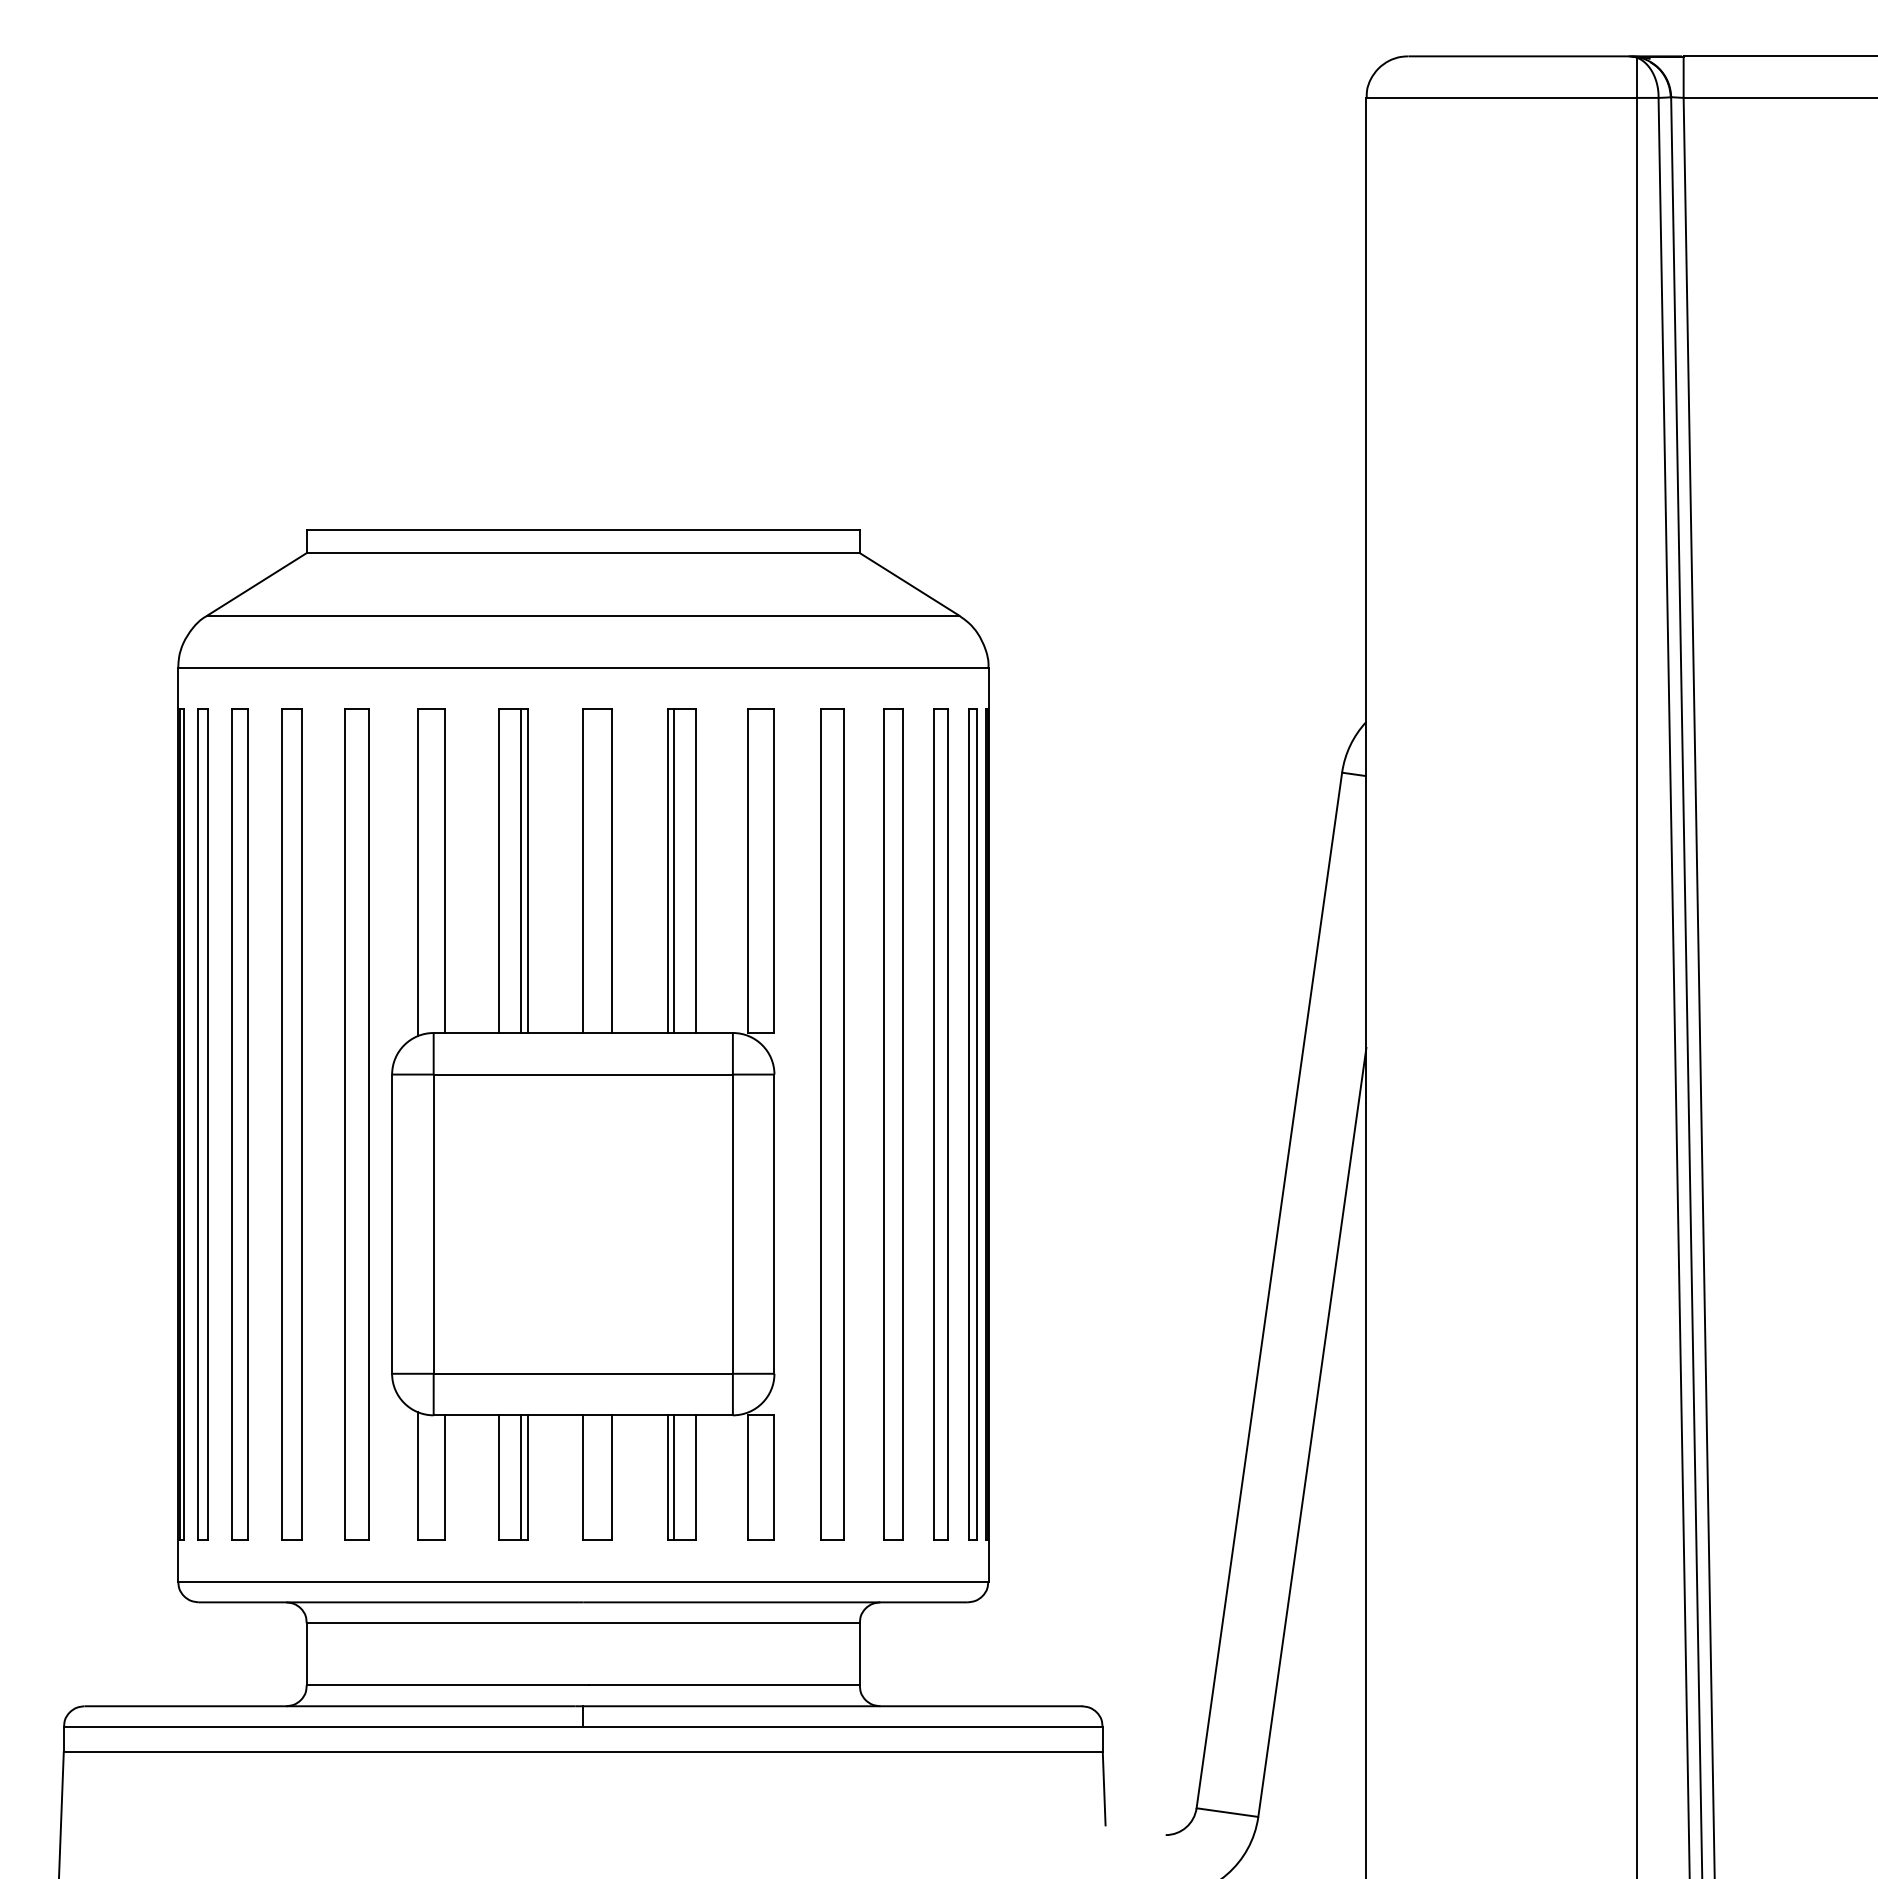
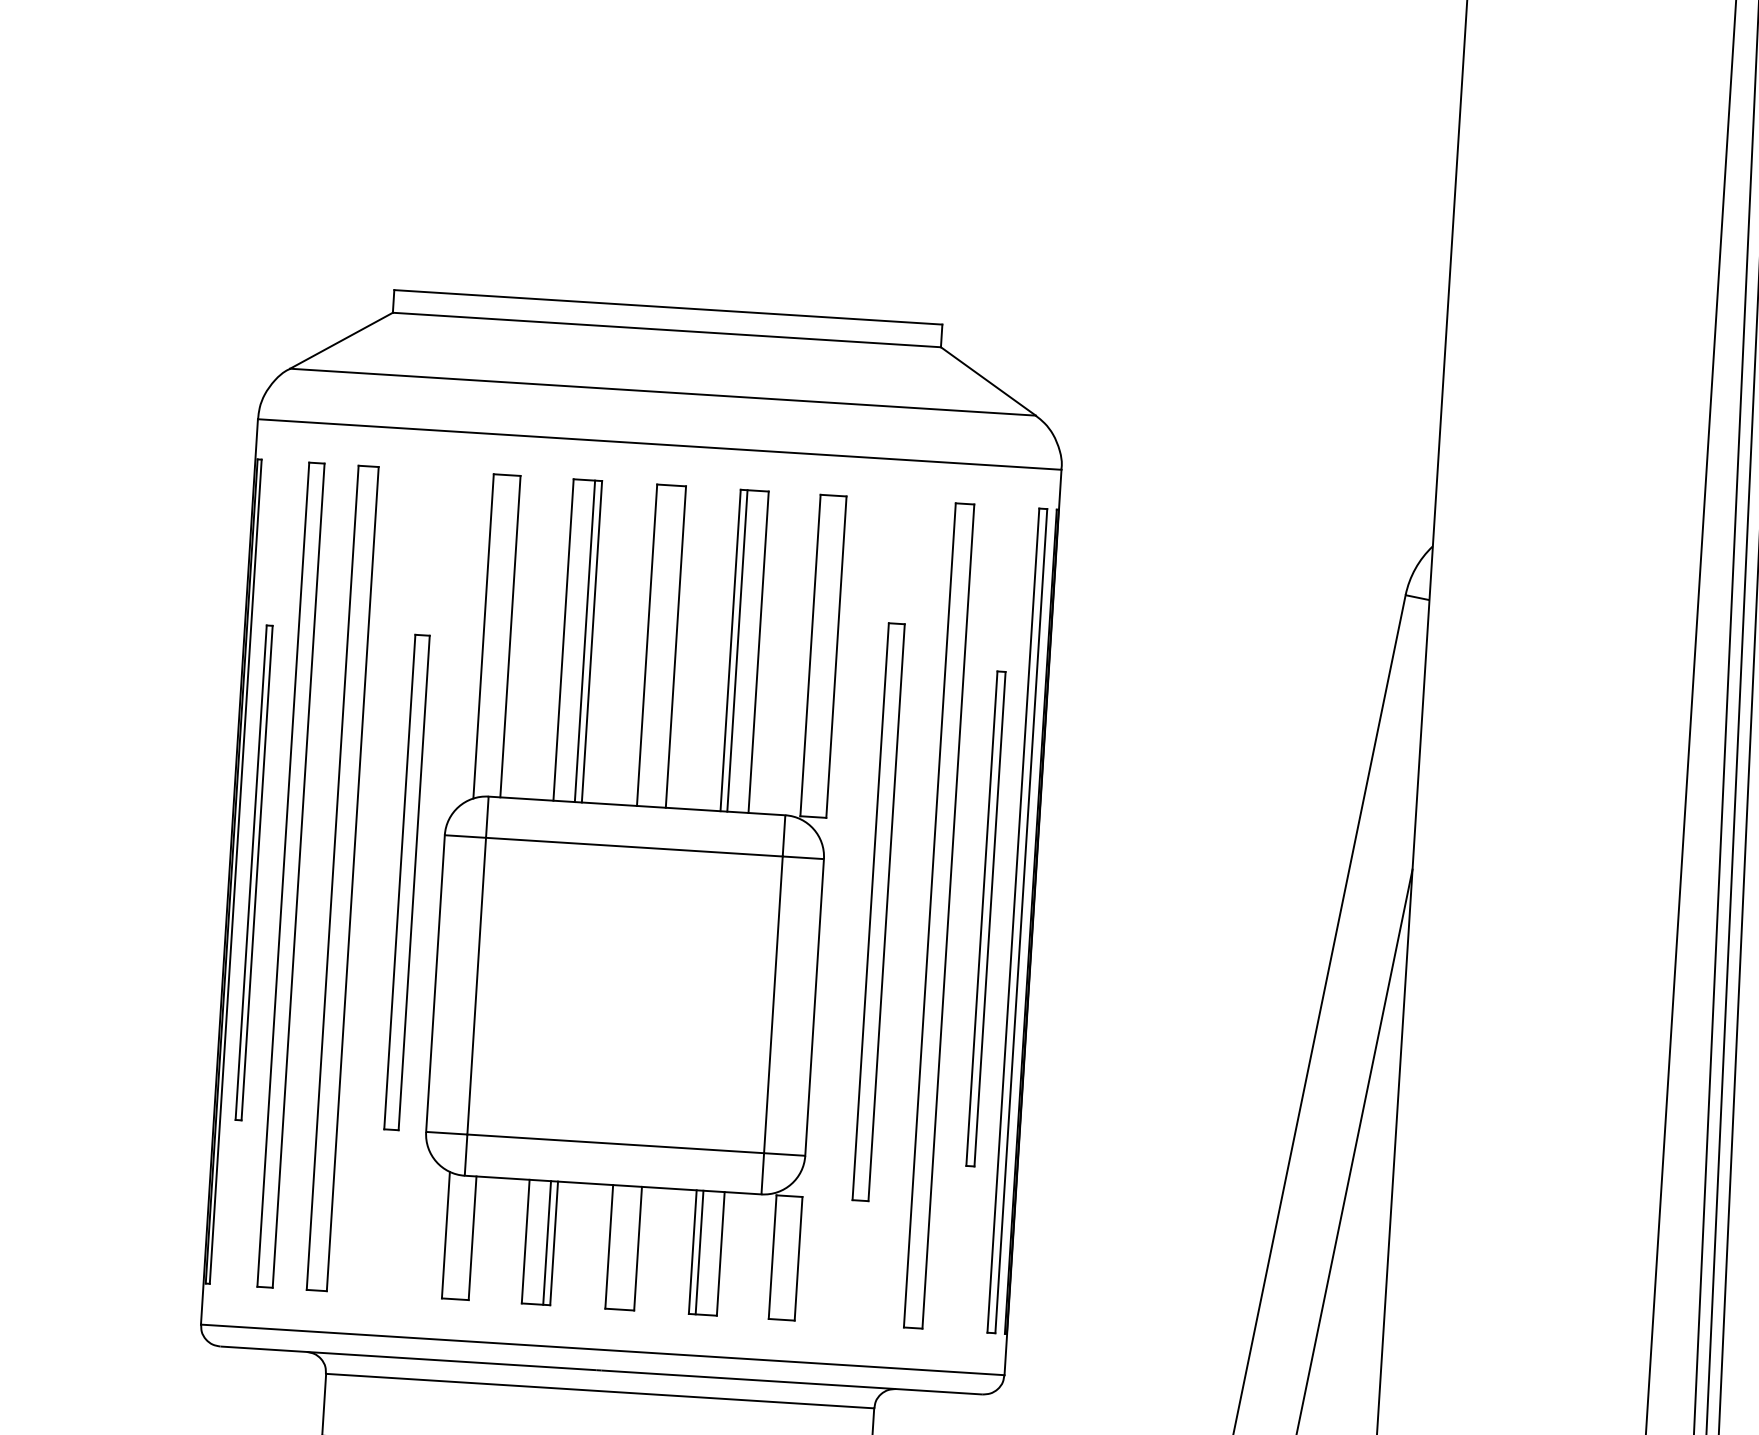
part: (202, 1124) -> (253, 872), size x0.6
part: (356, 1124) -> (406, 882), size x0.6
part: (832, 1124) -> (878, 912), size x0.7
part: (940, 1124) -> (985, 918), size x0.6

